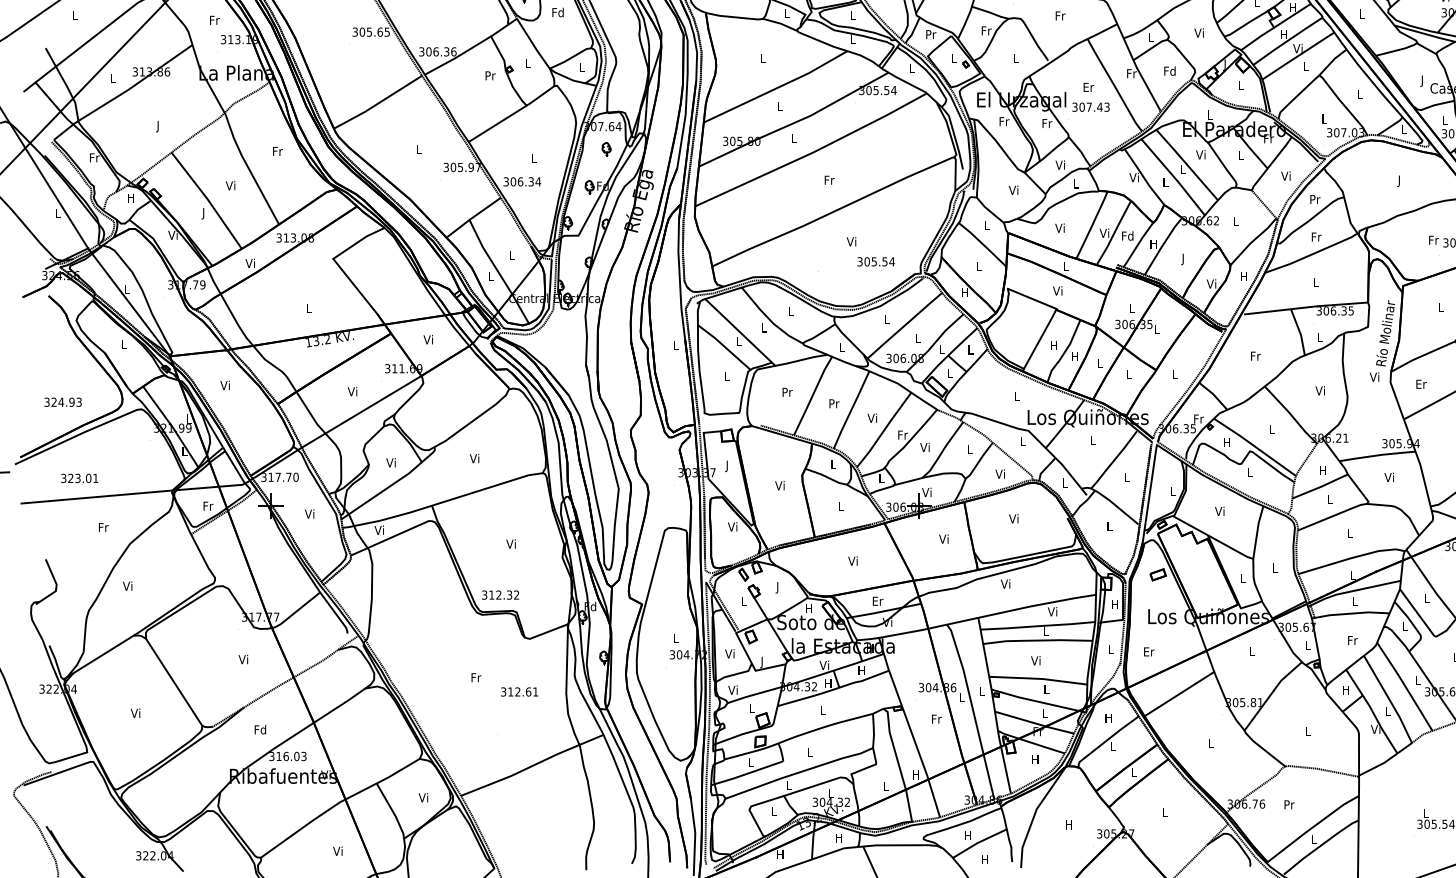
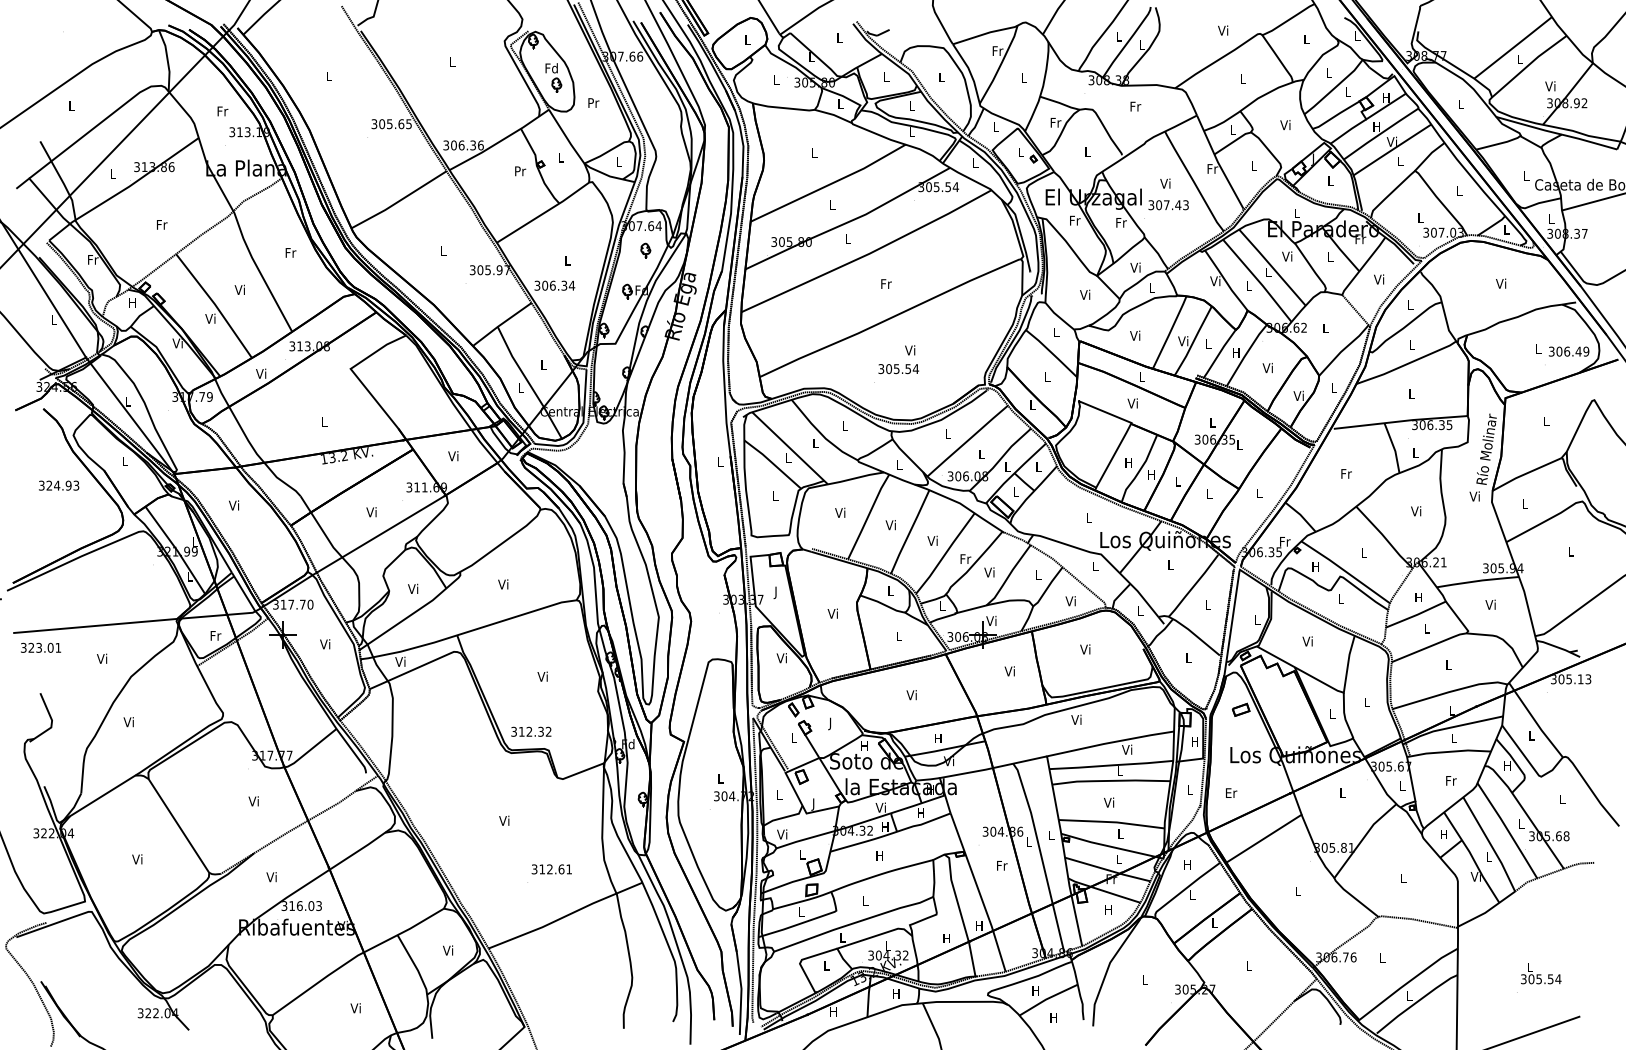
text: (558, 12) -> (593, 102), Fd -> Pr
text: (930, 34) -> (995, 126), Pr -> L
text: (1169, 71) -> (1253, 166), Fd -> L
text: (1422, 81) -> (1526, 177), J -> L
text: (1088, 87) -> (1165, 183), Er -> Vi
text: (158, 126) -> (162, 226), J -> Fr
text: (1399, 180) -> (1501, 284), J -> Vi
text: (1315, 199) -> (1410, 304), Pr -> L
text: (203, 213) -> (210, 319), J -> Vi
text: (1127, 236) -> (1208, 344), Fd -> L
text: (1316, 237) -> (1412, 345), Fr -> L
text: (1433, 239) -> (1538, 348), Fr -> L
text: (1182, 259) -> (1267, 369), J -> Vi
text: (875, 262) -> (898, 369), moved
text: (1243, 276) -> (1333, 387), H -> L
text: (964, 291) -> (1032, 404), H -> L
text: (1421, 384) -> (1525, 504), Er -> L
text: (787, 391) -> (840, 512), Pr -> Vi
text: (63, 402) -> (59, 485), moved
text: (834, 403) -> (891, 525), Pr -> Vi
text: (80, 478) -> (41, 647), moved
text: (103, 527) -> (102, 658), Fr -> Vi
text: (877, 601) -> (938, 738), Er -> H
text: (1404, 626) -> (1507, 765), L -> H
text: (729, 654) -> (778, 795), Vi -> L
text: (475, 677) -> (504, 820), Fr -> Vi
text: (519, 692) -> (551, 869), moved
text: (823, 709) -> (879, 855), L -> H
text: (260, 730) -> (272, 877), Fd -> Vi
text: (885, 786) -> (946, 938), L -> H
text: (1289, 804) -> (1382, 957), Pr -> L
text: (1069, 824) -> (1145, 979), H -> L

